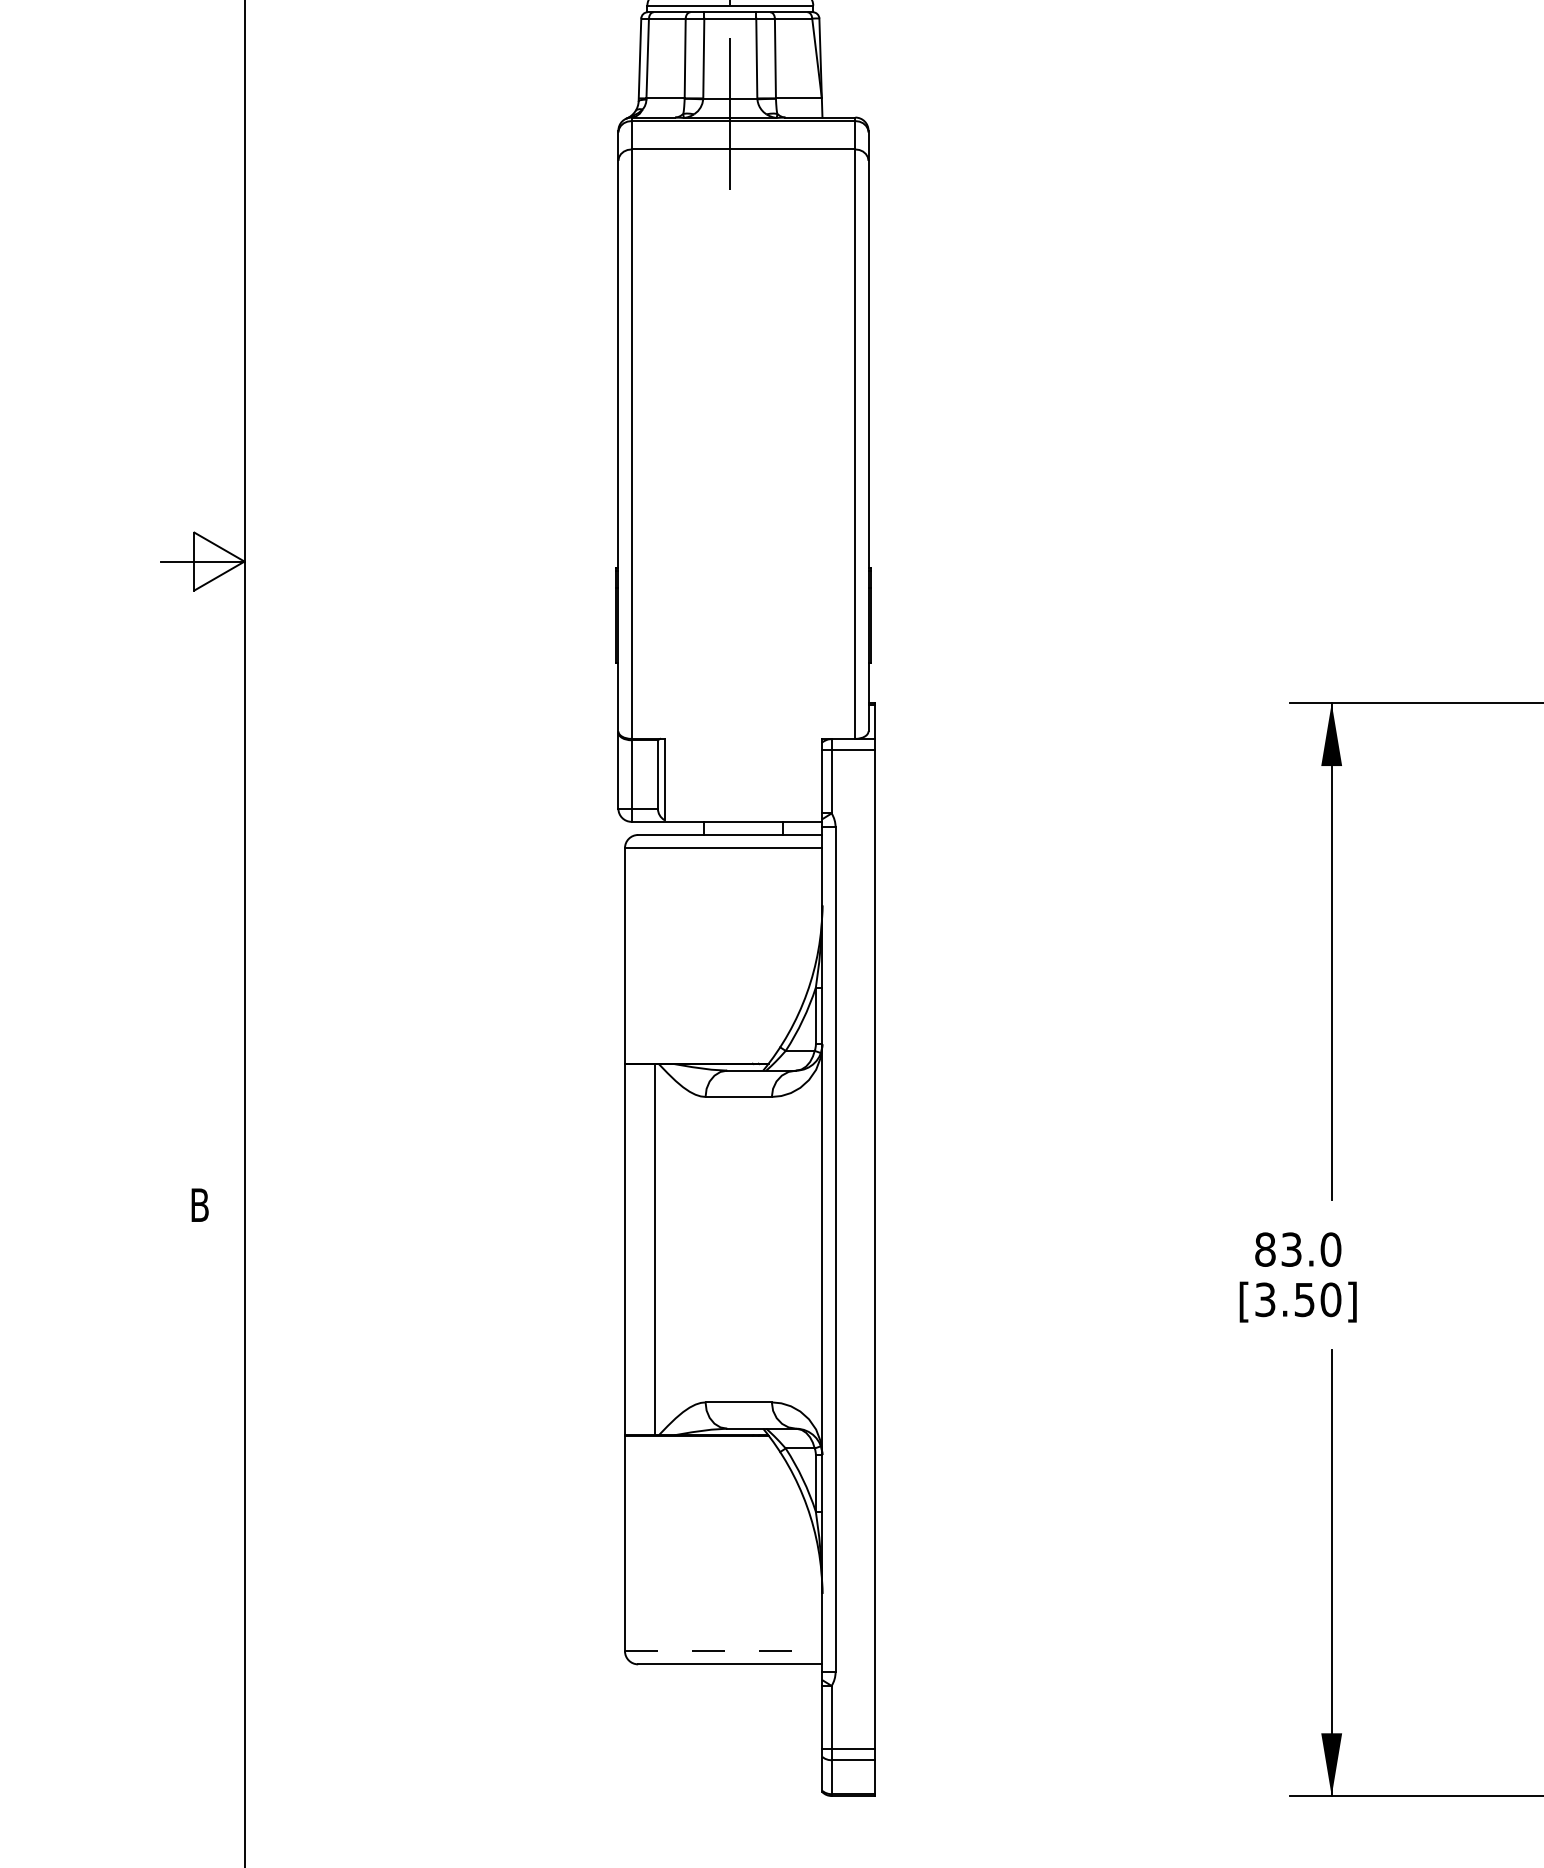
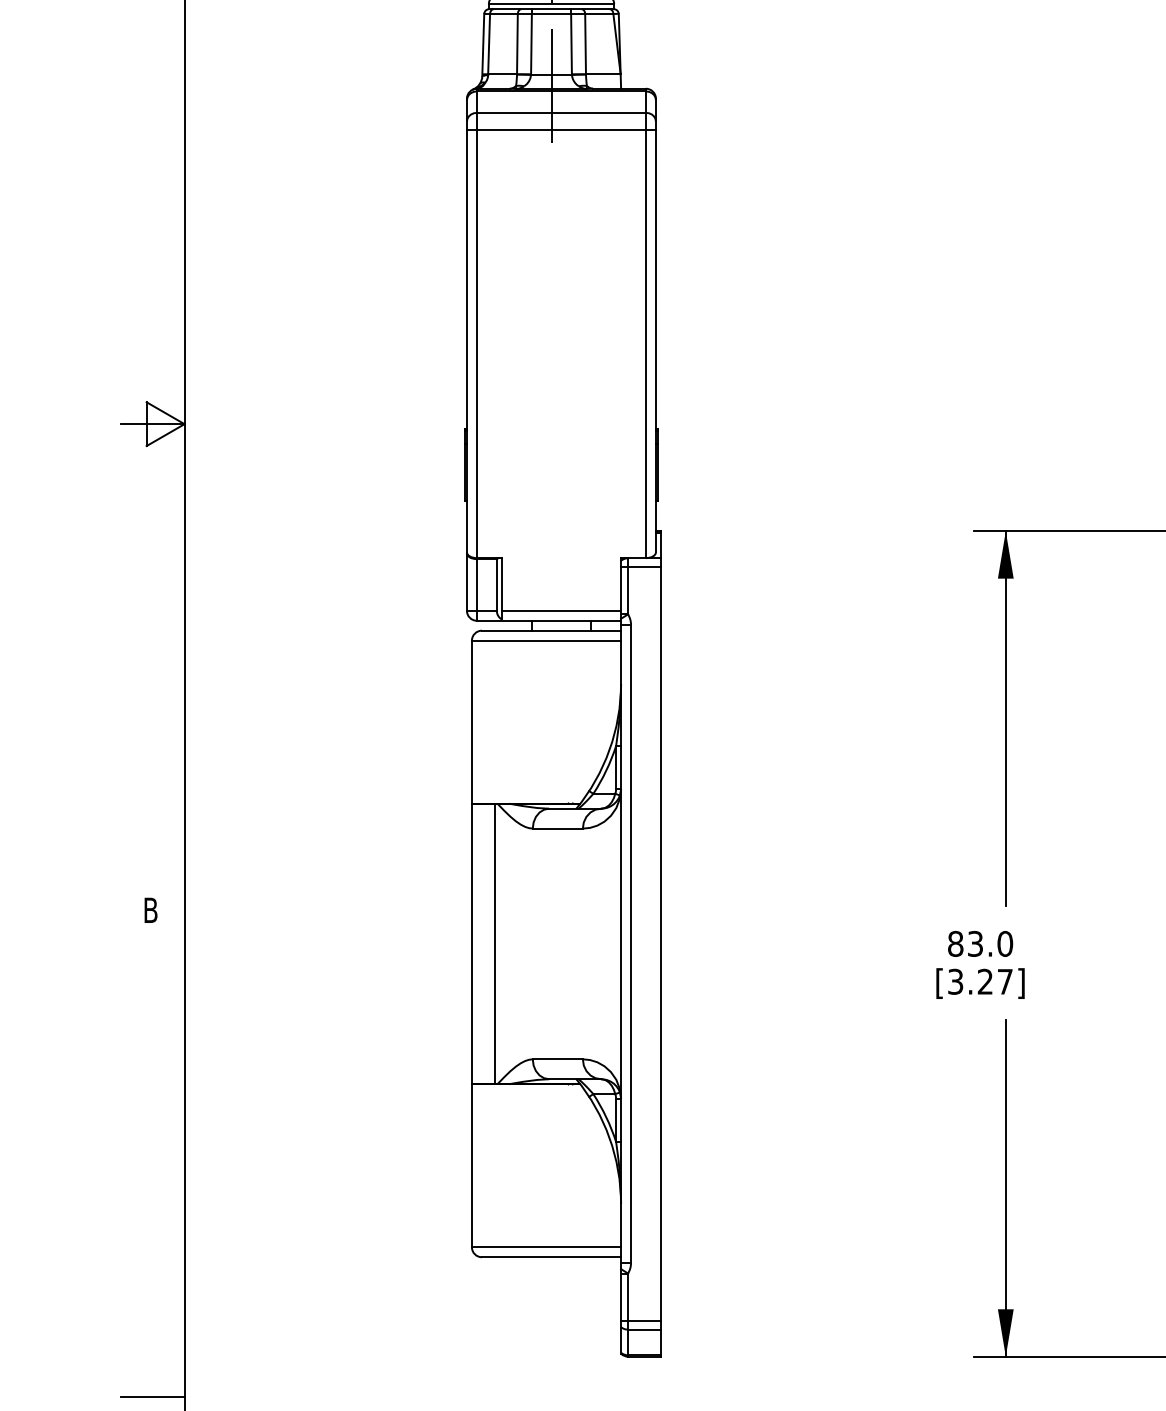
line: (742, 172) -> (560, 130), added
line: (743, 808) -> (561, 610), added
text: (1318, 1299) -> (995, 981), [3.50] -> [3.27]
line: (723, 1651) -> (546, 1247), dashed -> solid
line: (202, 1848) -> (152, 1396), added

